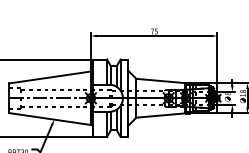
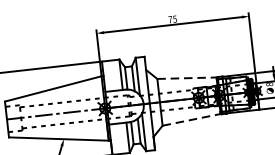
line: (161, 81) -> (187, 78), solid -> dashed
line: (161, 115) -> (192, 119), solid -> dashed

